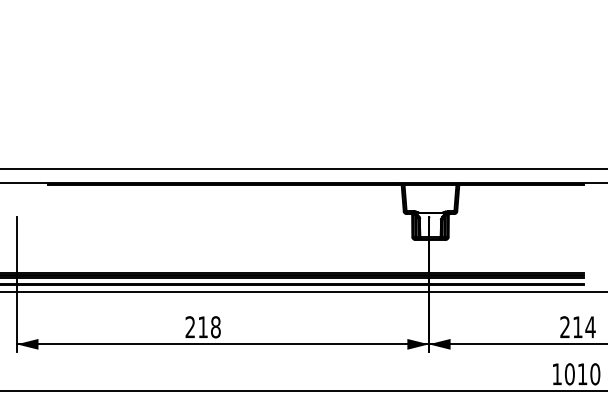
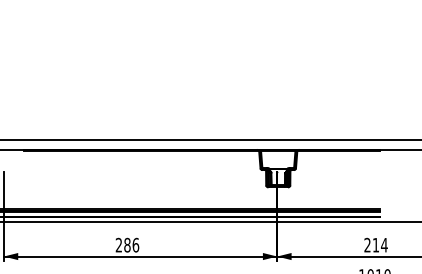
text: (209, 326) -> (131, 244), 218 -> 286

